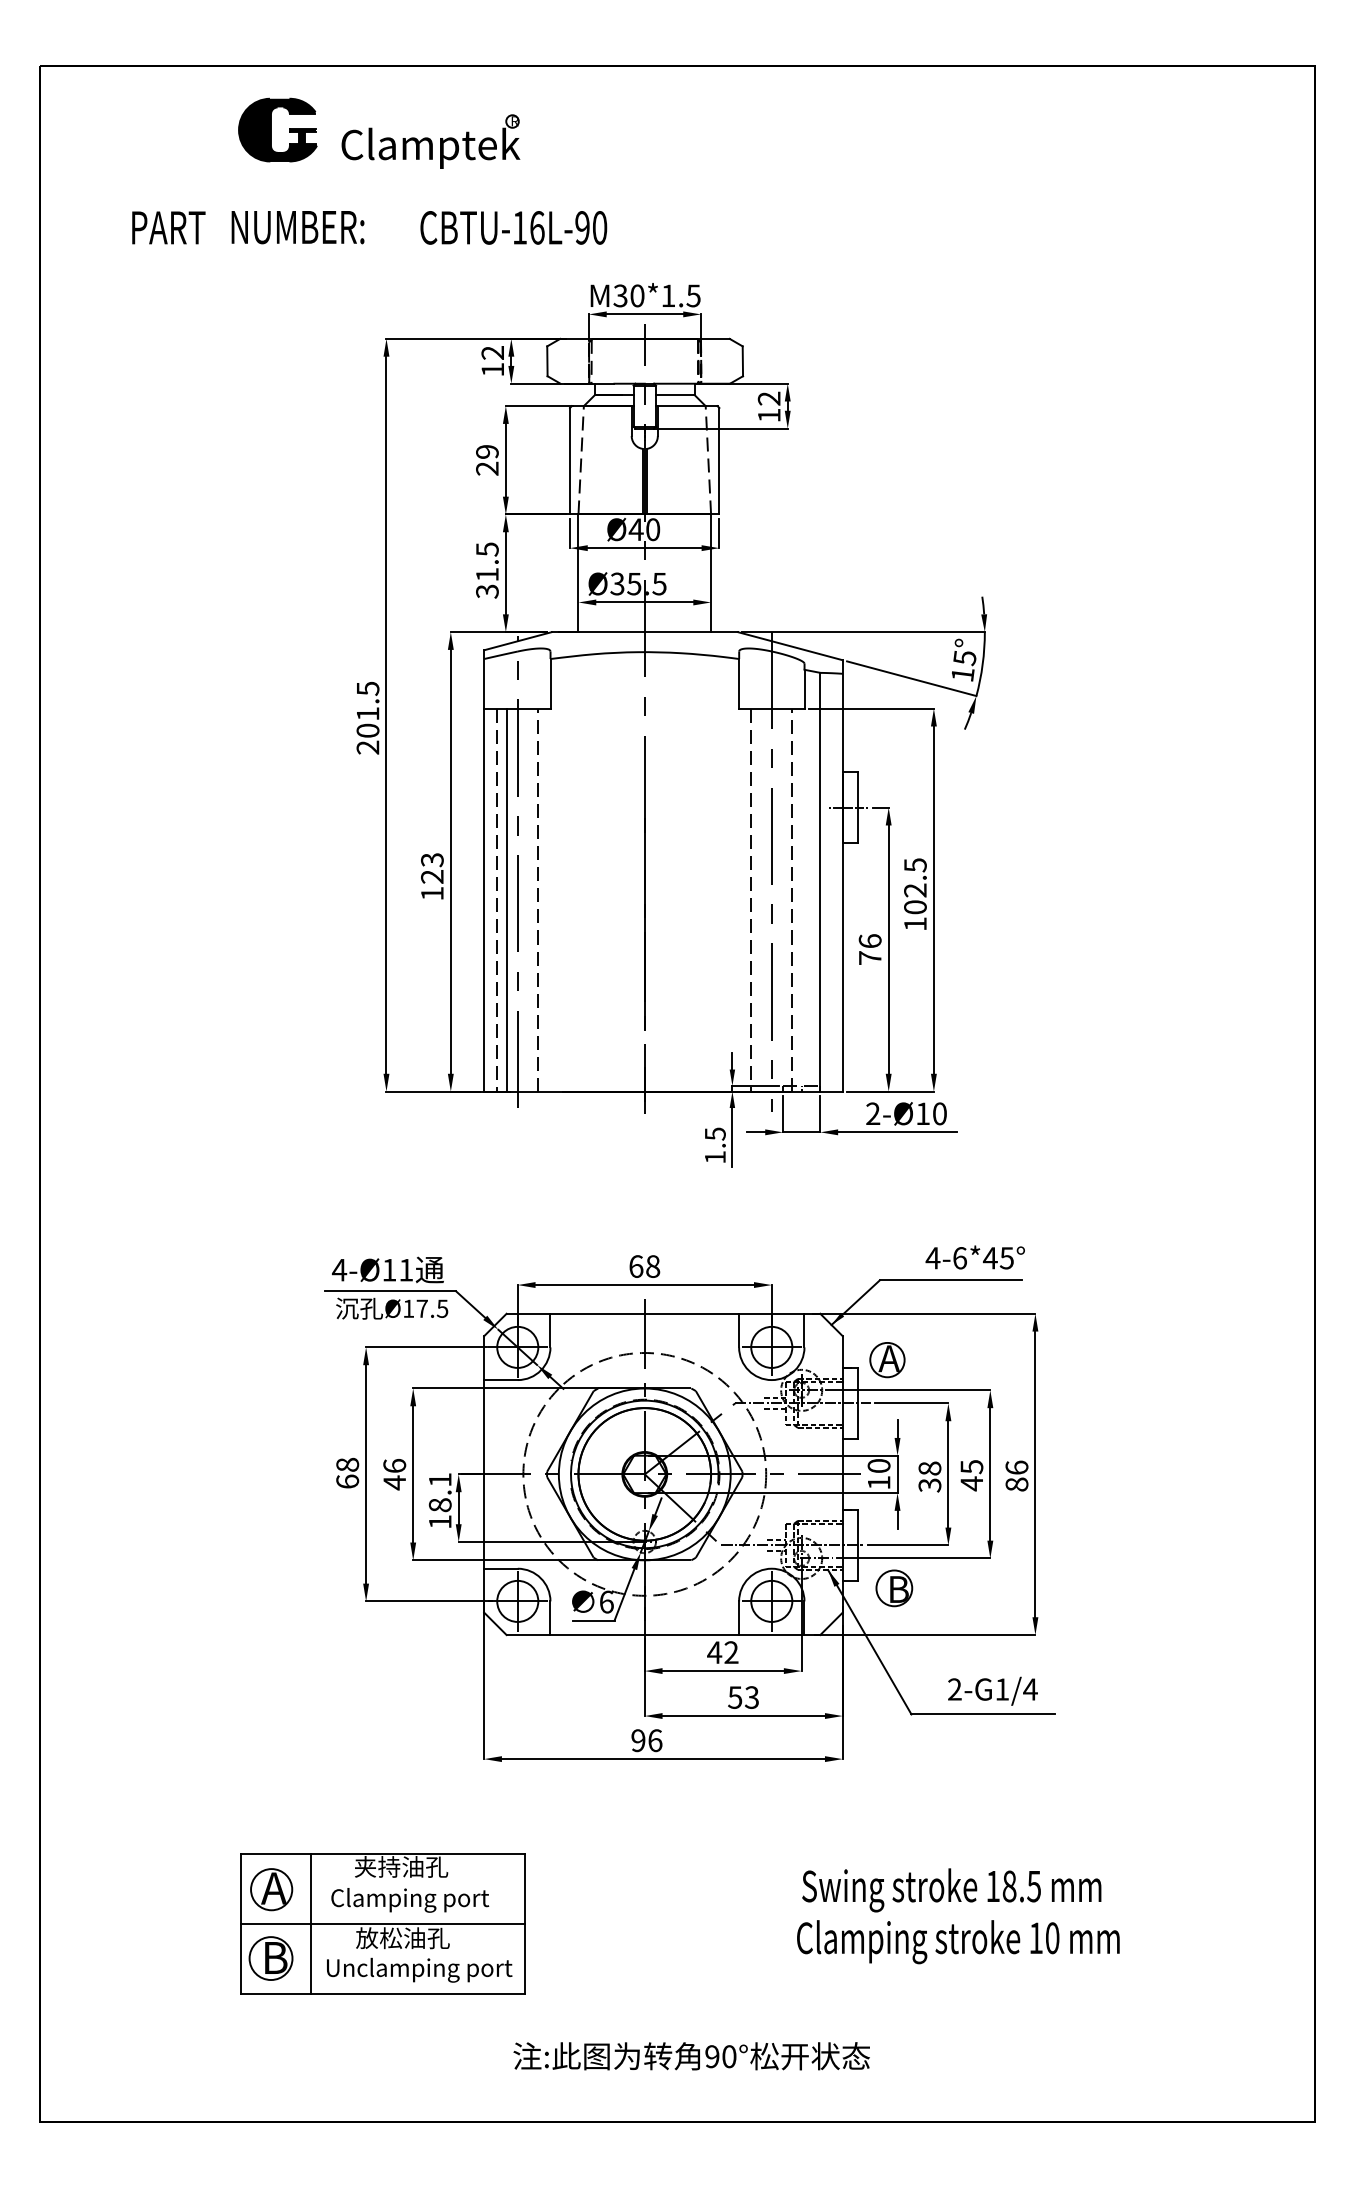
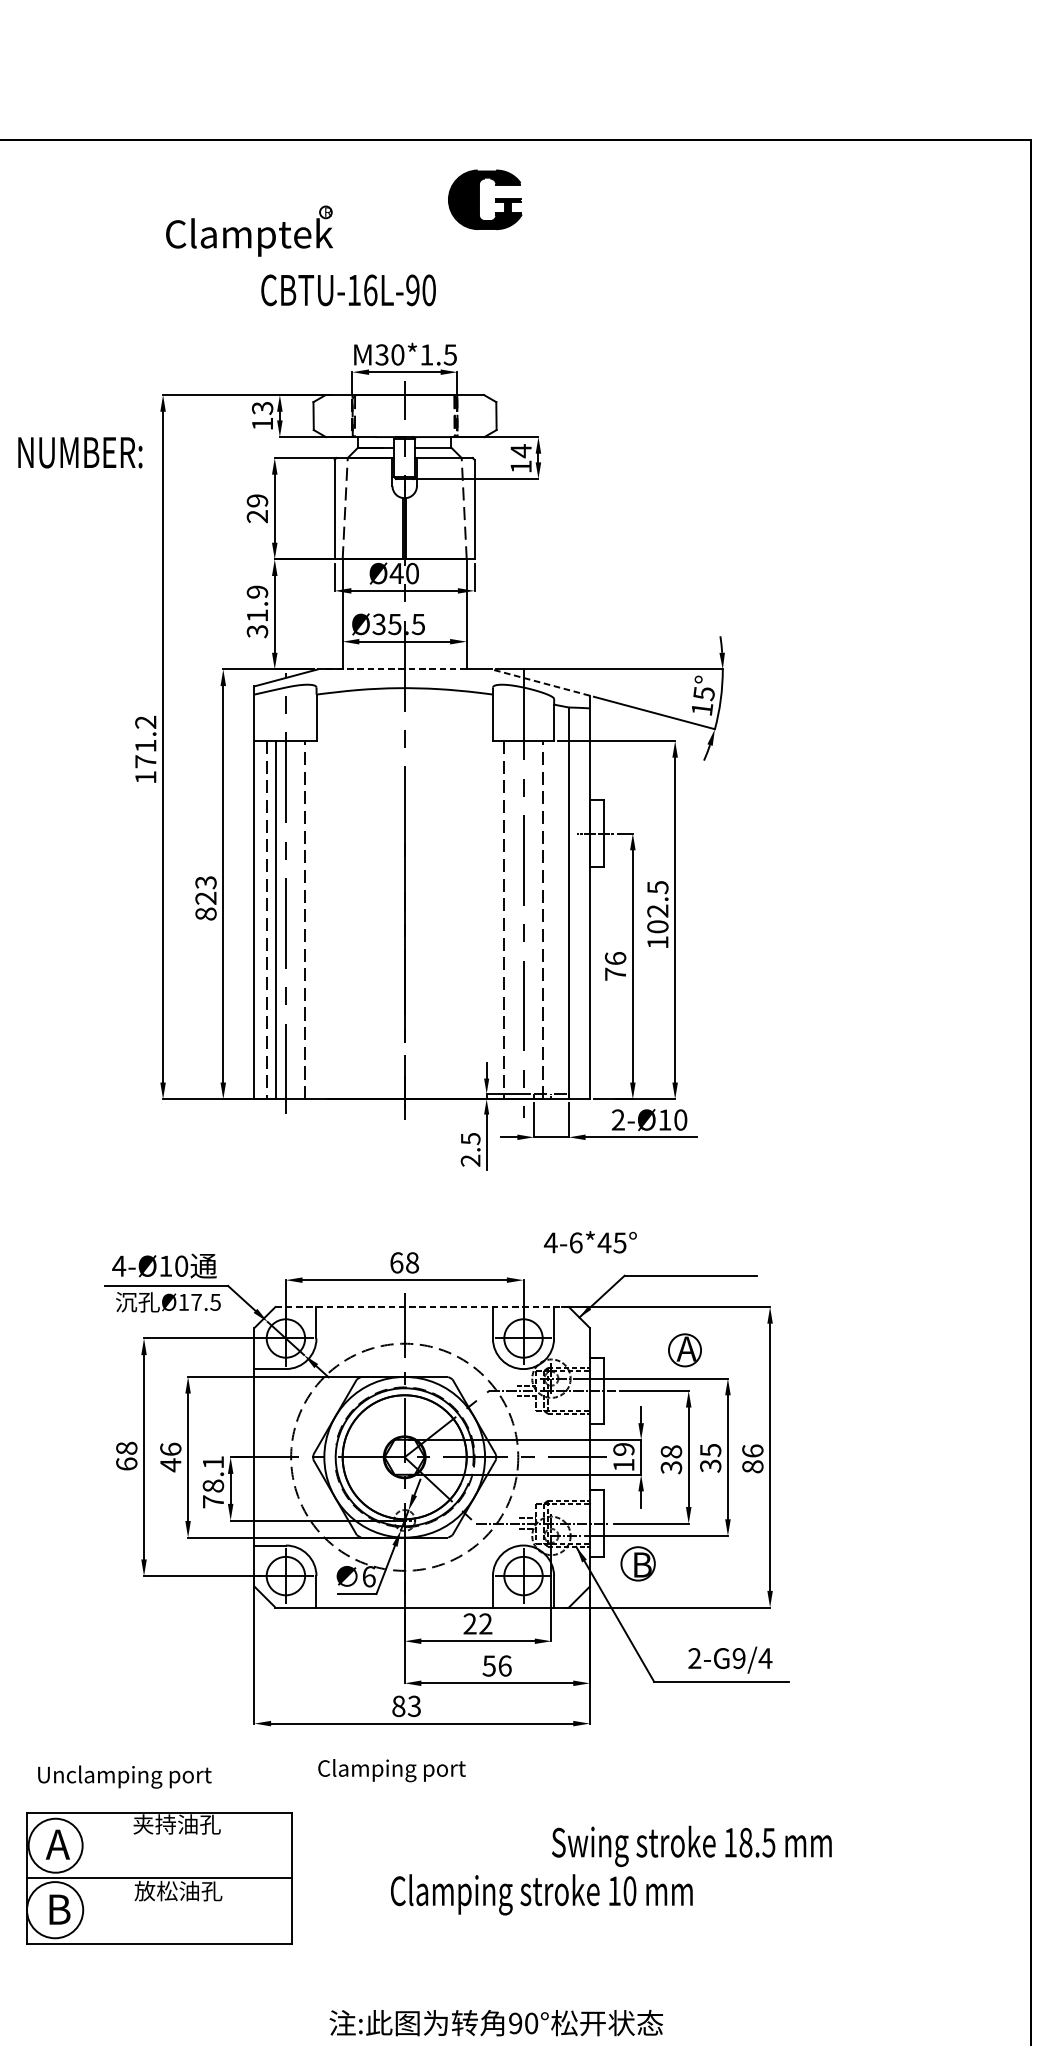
part: (277, 129) -> (484, 199), moved
part: (430, 141) -> (249, 231), moved
text: (297, 227) -> (79, 452), moved
text: (513, 227) -> (348, 290), moved
text: (493, 353) -> (263, 408), 12 -> 13
text: (768, 398) -> (520, 450), 12 -> 14
text: (487, 549) -> (257, 592), 31.5 -> 31.9
line: (634, 632) -> (395, 669), solid -> dashed
line: (789, 646) -> (540, 682), solid -> dashed
text: (367, 717) -> (145, 749), 201.5 -> 171.2
text: (432, 893) -> (206, 913), 123 -> 823
text: (714, 1157) -> (469, 1160), 1.5 -> 2.5
text: (974, 1257) -> (589, 1242), moved
text: (406, 1269) -> (181, 1265), 4-Ø11 -> 4-Ø10
line: (663, 1313) -> (422, 1306), solid -> dashed
part: (887, 1360) -> (685, 1350), moved
text: (878, 1465) -> (623, 1448), 10 -> 19
text: (971, 1483) -> (710, 1465), 45 -> 35
text: (440, 1521) -> (213, 1501), 18.1 -> 78.1
text: (714, 1652) -> (469, 1623), 42 -> 22
text: (1001, 1689) -> (738, 1658), 2-G1/4 -> 2-G9/4
text: (752, 1697) -> (505, 1665), 53 -> 56
text: (646, 1740) -> (406, 1706), 96 -> 83
circle: (271, 1889) -> (55, 1845), size x1.4
text: (410, 1900) -> (392, 1770), moved
line: (310, 1924) -> (92, 1878), removed
text: (958, 1942) -> (541, 1895), moved
circle: (270, 1958) -> (54, 1910), size x1.4
text: (419, 1969) -> (124, 1776), moved
text: (691, 2056) -> (496, 2023), moved

